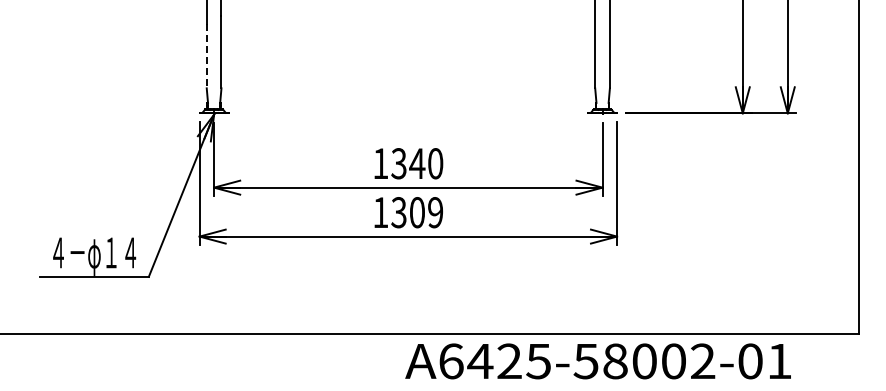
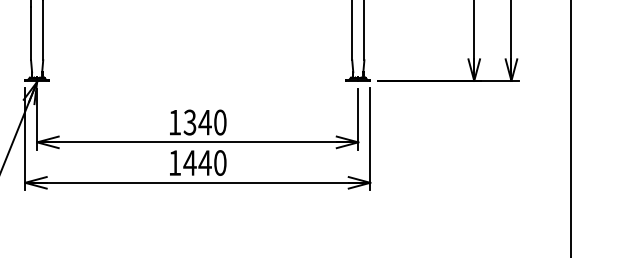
line: (206, 56) -> (30, 33), dashed -> solid
text: (416, 212) -> (204, 162), 1309 -> 1440

